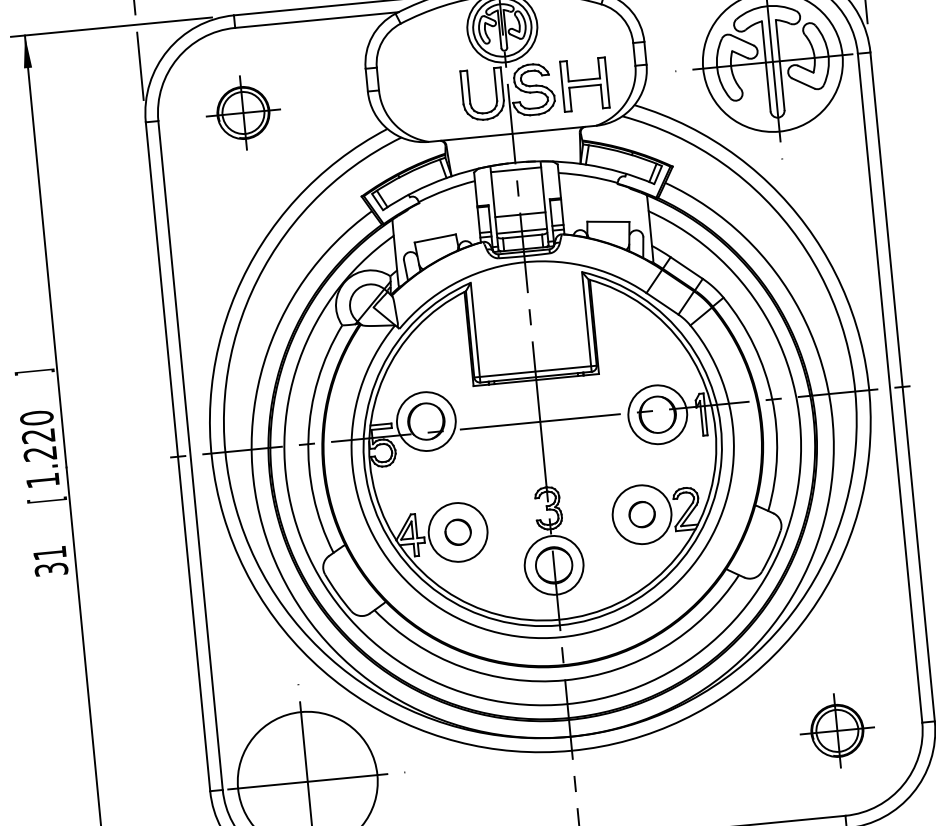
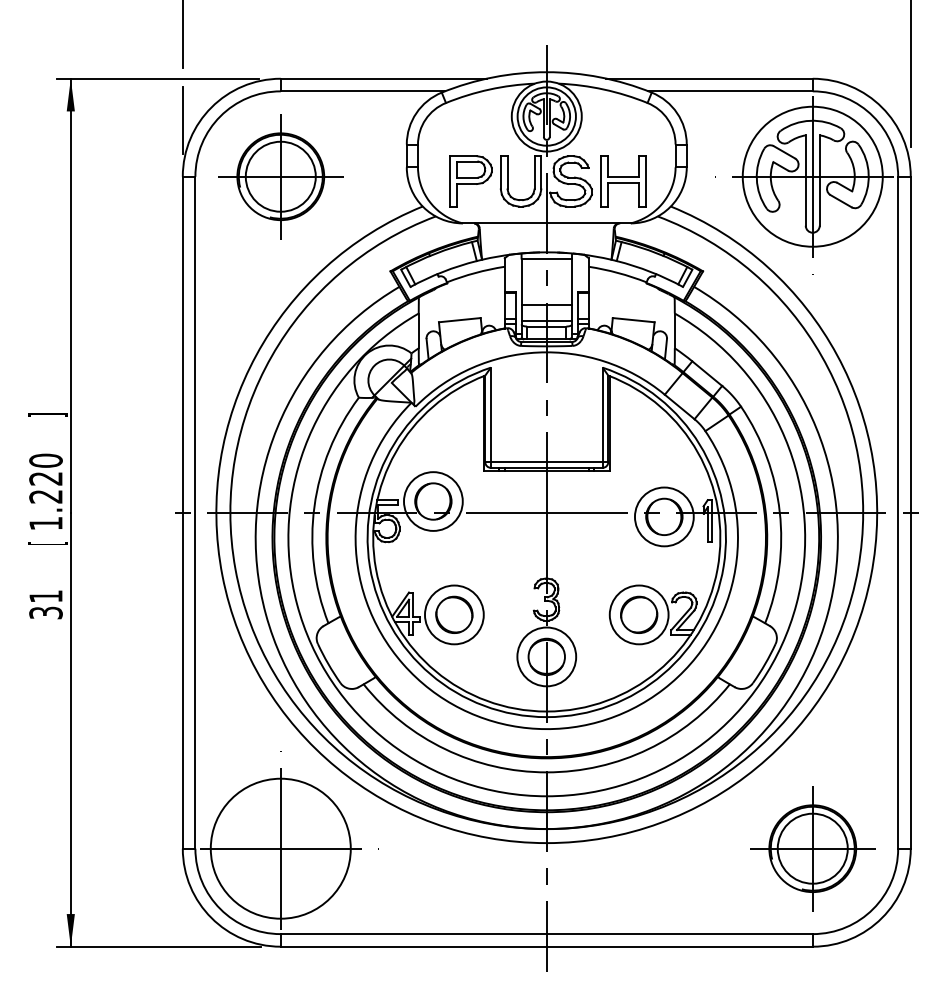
part: (432, 99) -> (470, 181), added
part: (243, 112) -> (280, 176), size x1.67
circle: (642, 514) -> (639, 614), size x1.43
part: (458, 532) -> (454, 614), size x1.43
part: (837, 730) -> (812, 848), size x1.67

